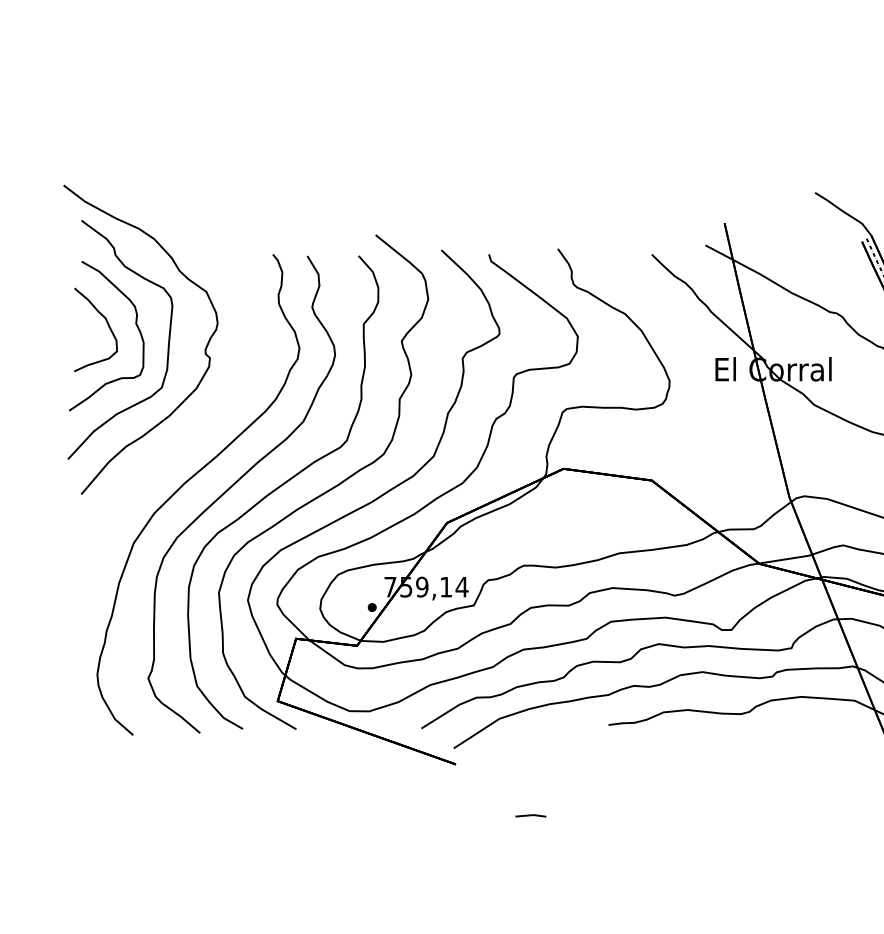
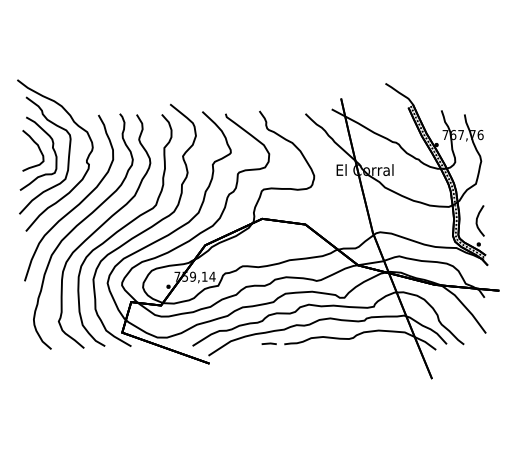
curve: (180, 443) -> (74, 206), added
line: (529, 815) -> (268, 343), moved

